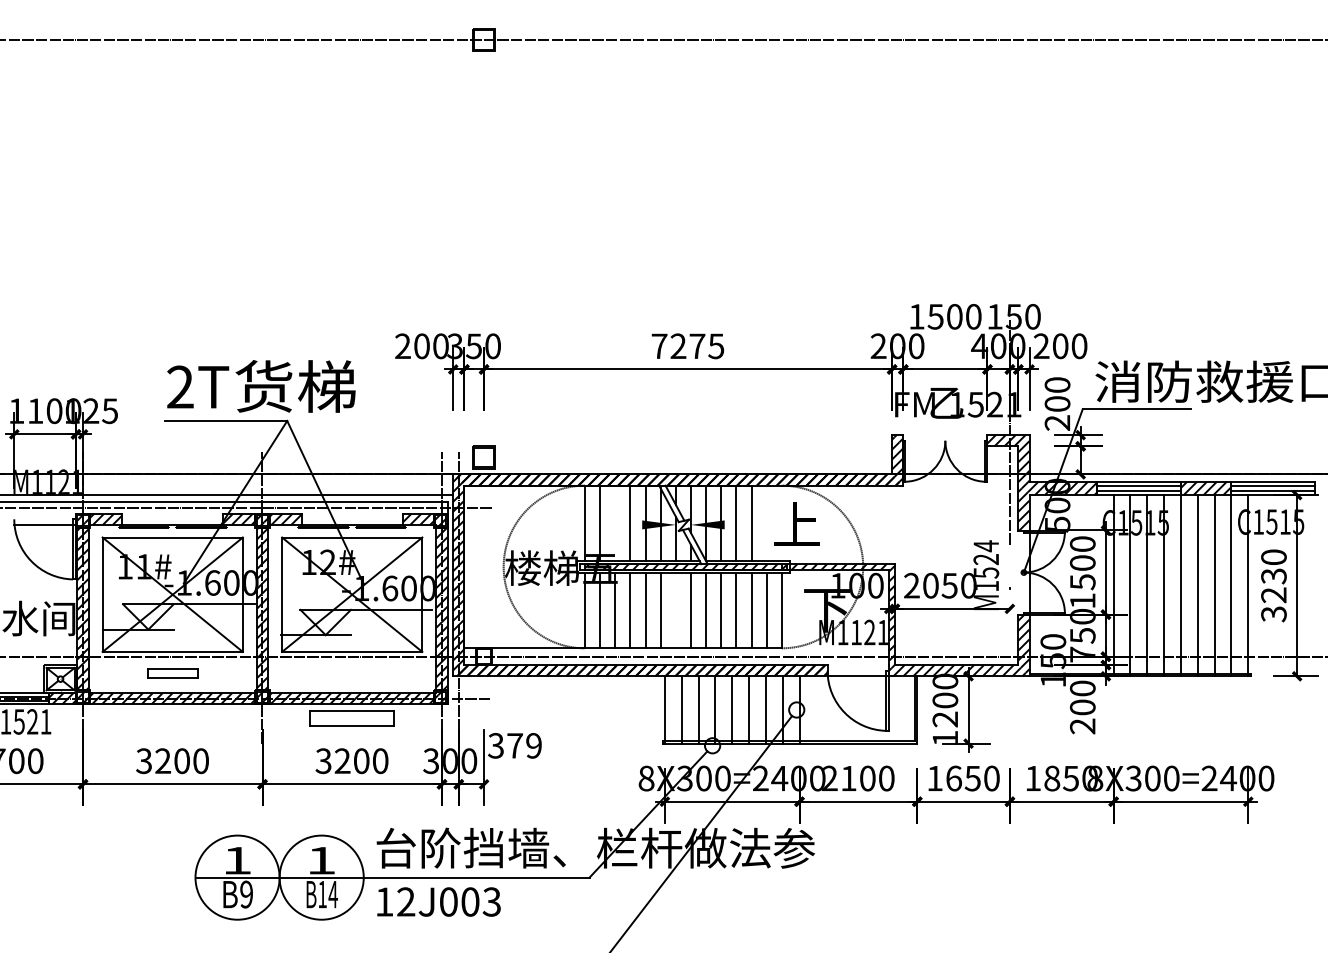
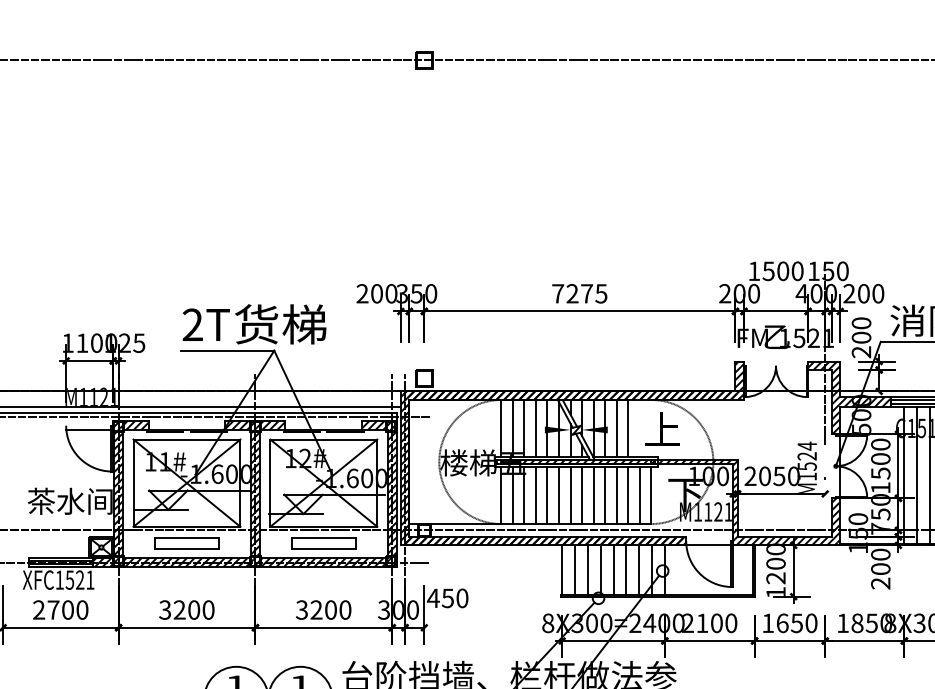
line: (615, 522) -> (524, 428), added
line: (675, 610) -> (570, 495), added
part: (172, 673) -> (186, 543), size x1.67
part: (351, 718) -> (323, 543), moved
text: (514, 745) -> (447, 598), 379 -> 450

